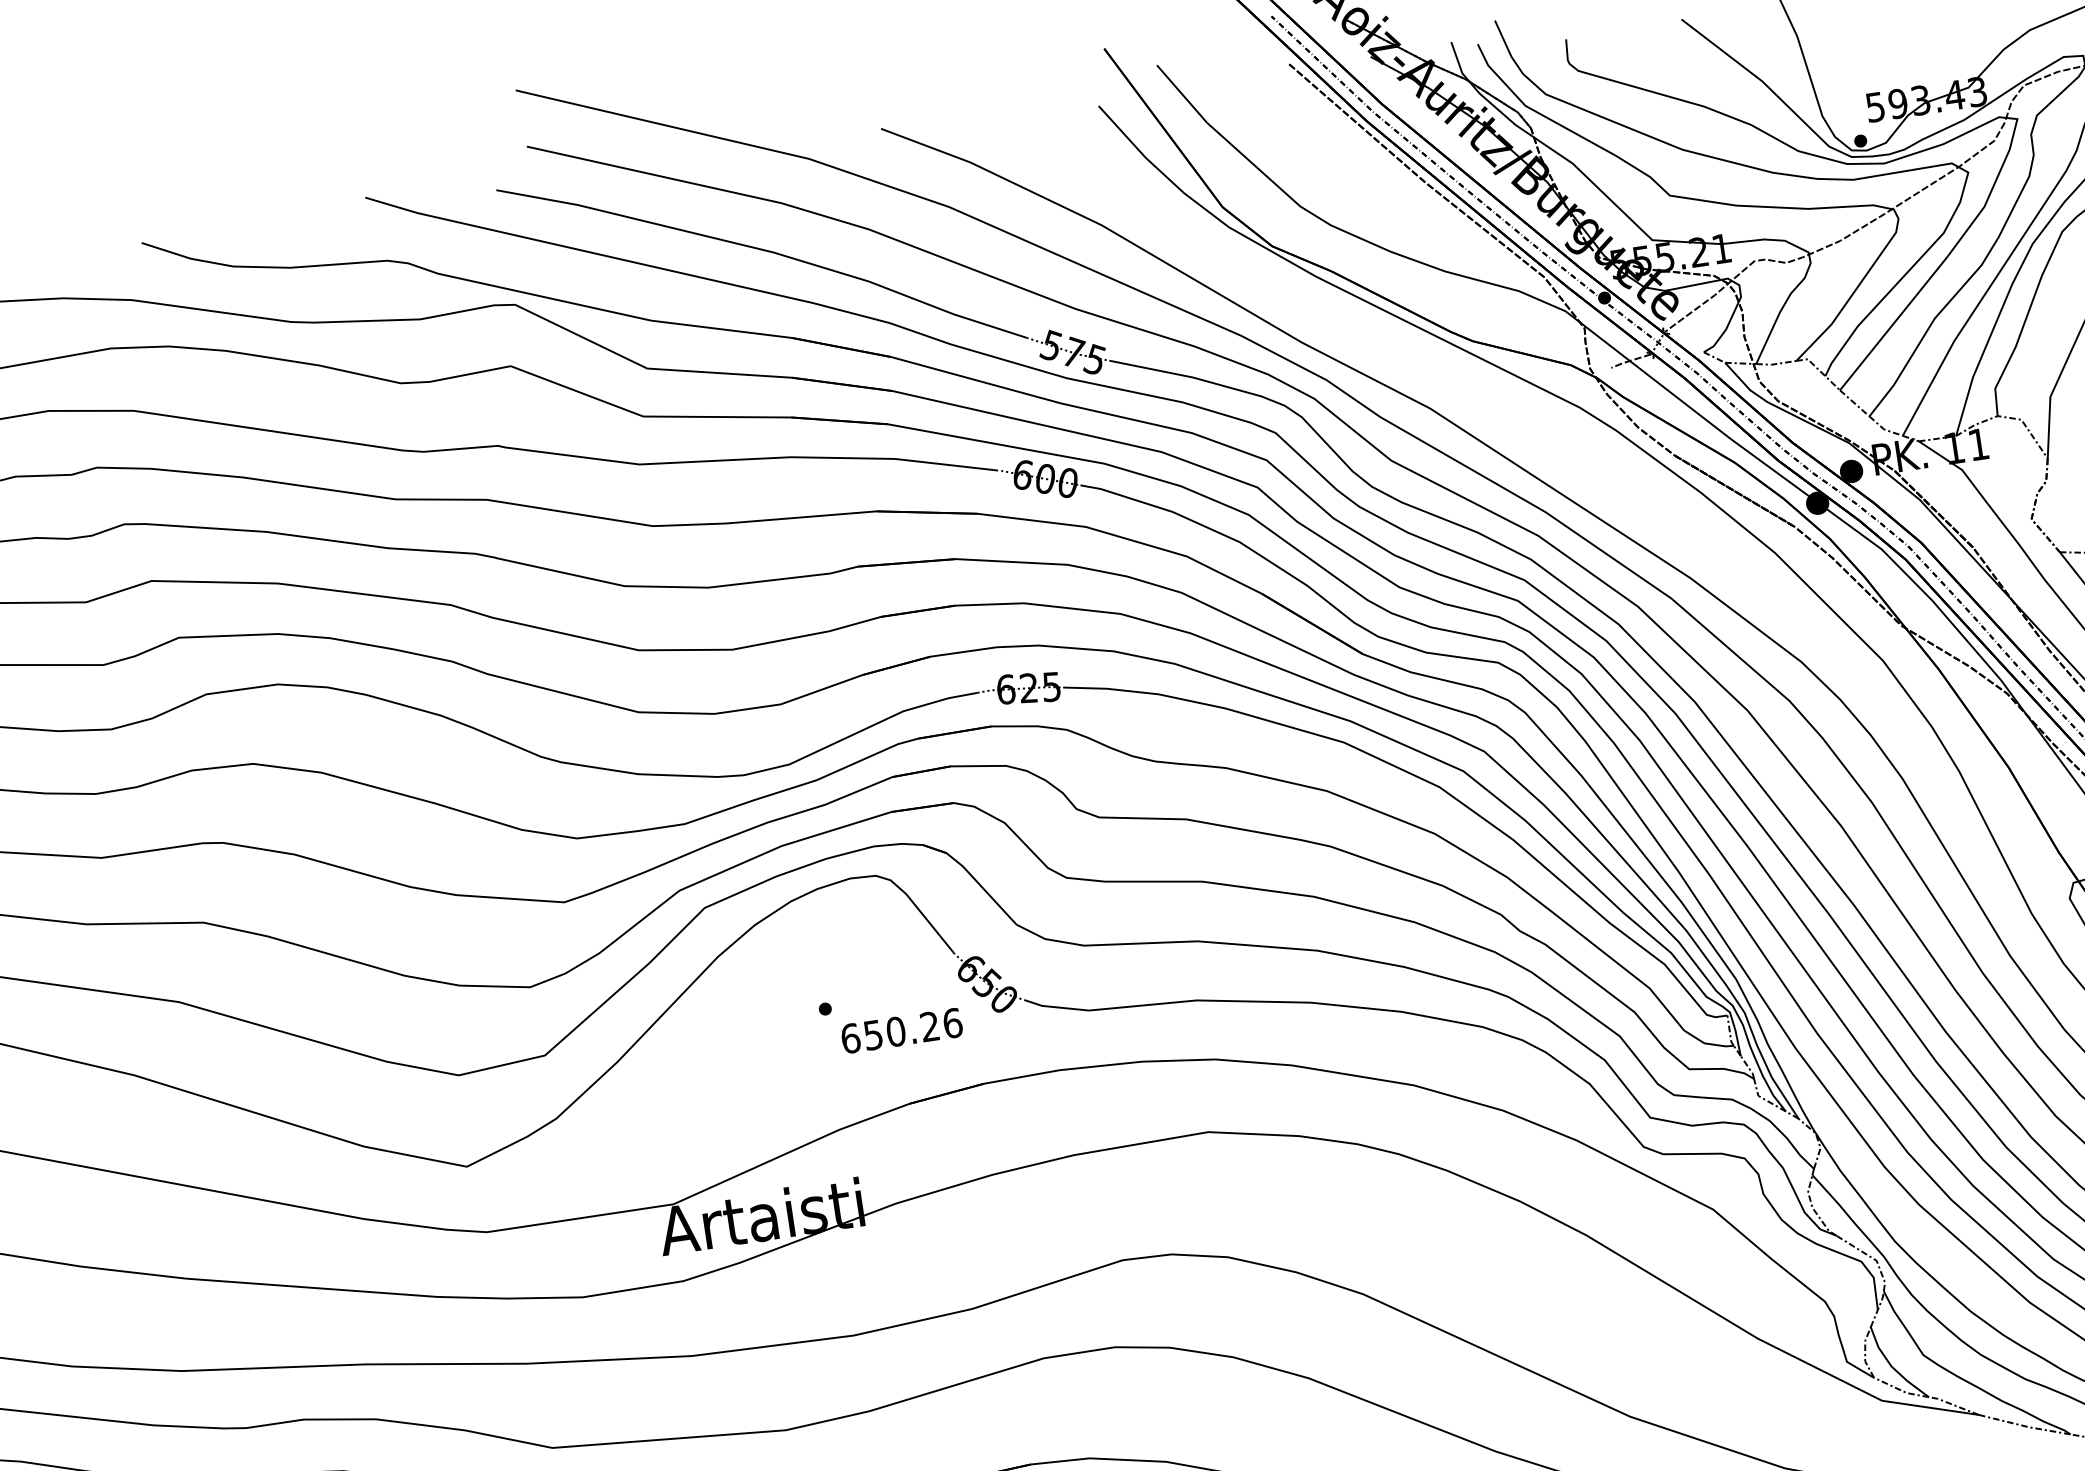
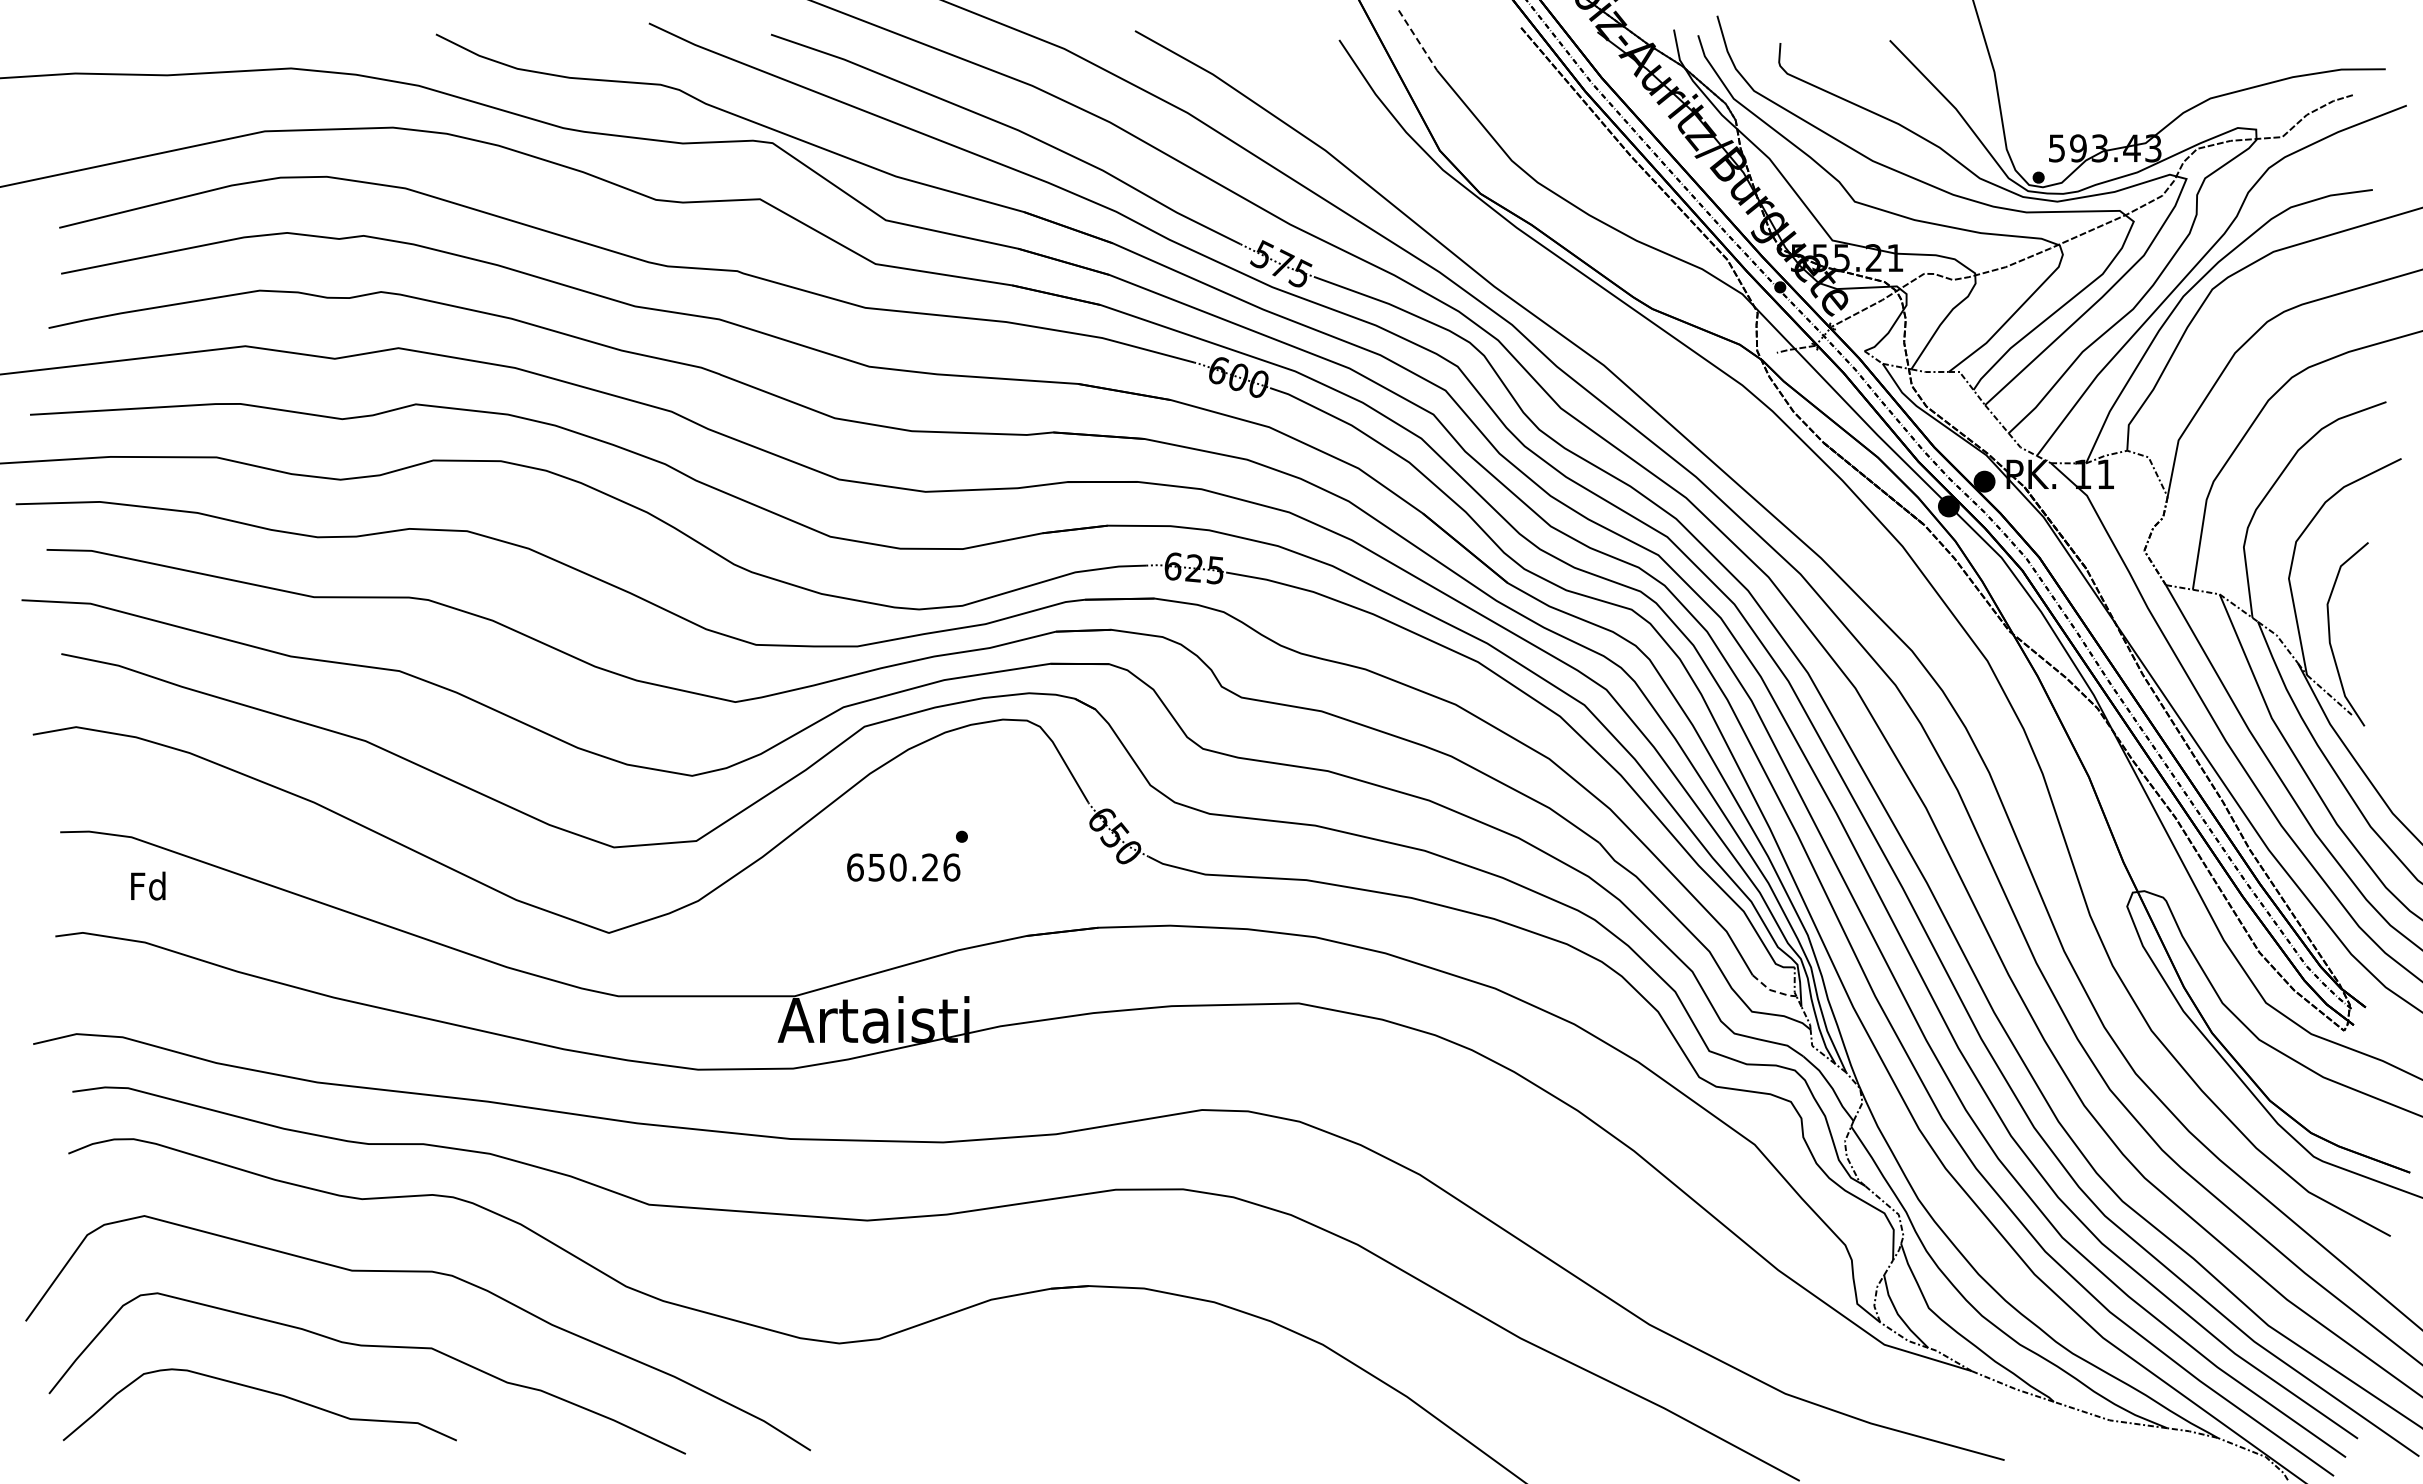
line: (1181, 94) -> (1417, 40), solid -> dashed
text: (901, 1030) -> (903, 867), moved
line: (1707, 1043) -> (1772, 990), solid -> dashed

